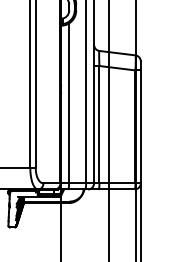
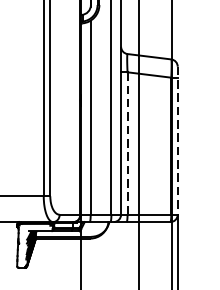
line: (140, 122) -> (177, 140), solid -> dashed
line: (99, 124) -> (127, 143), solid -> dashed

